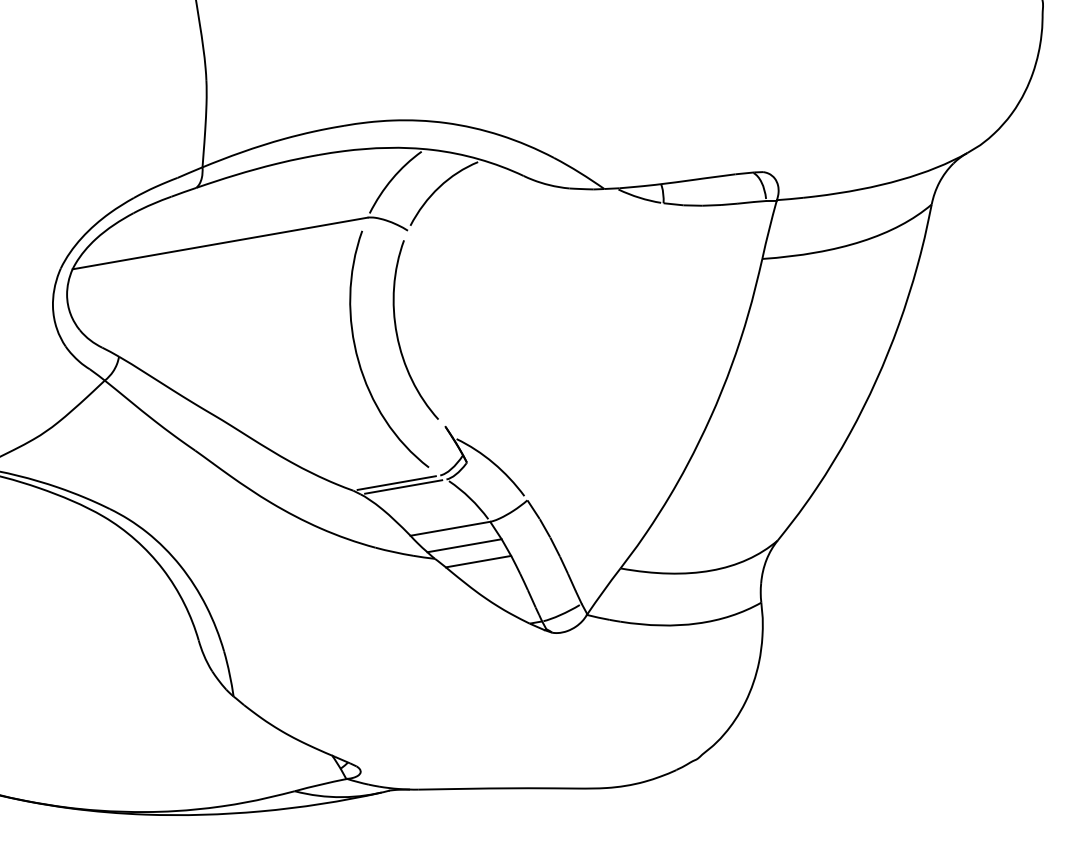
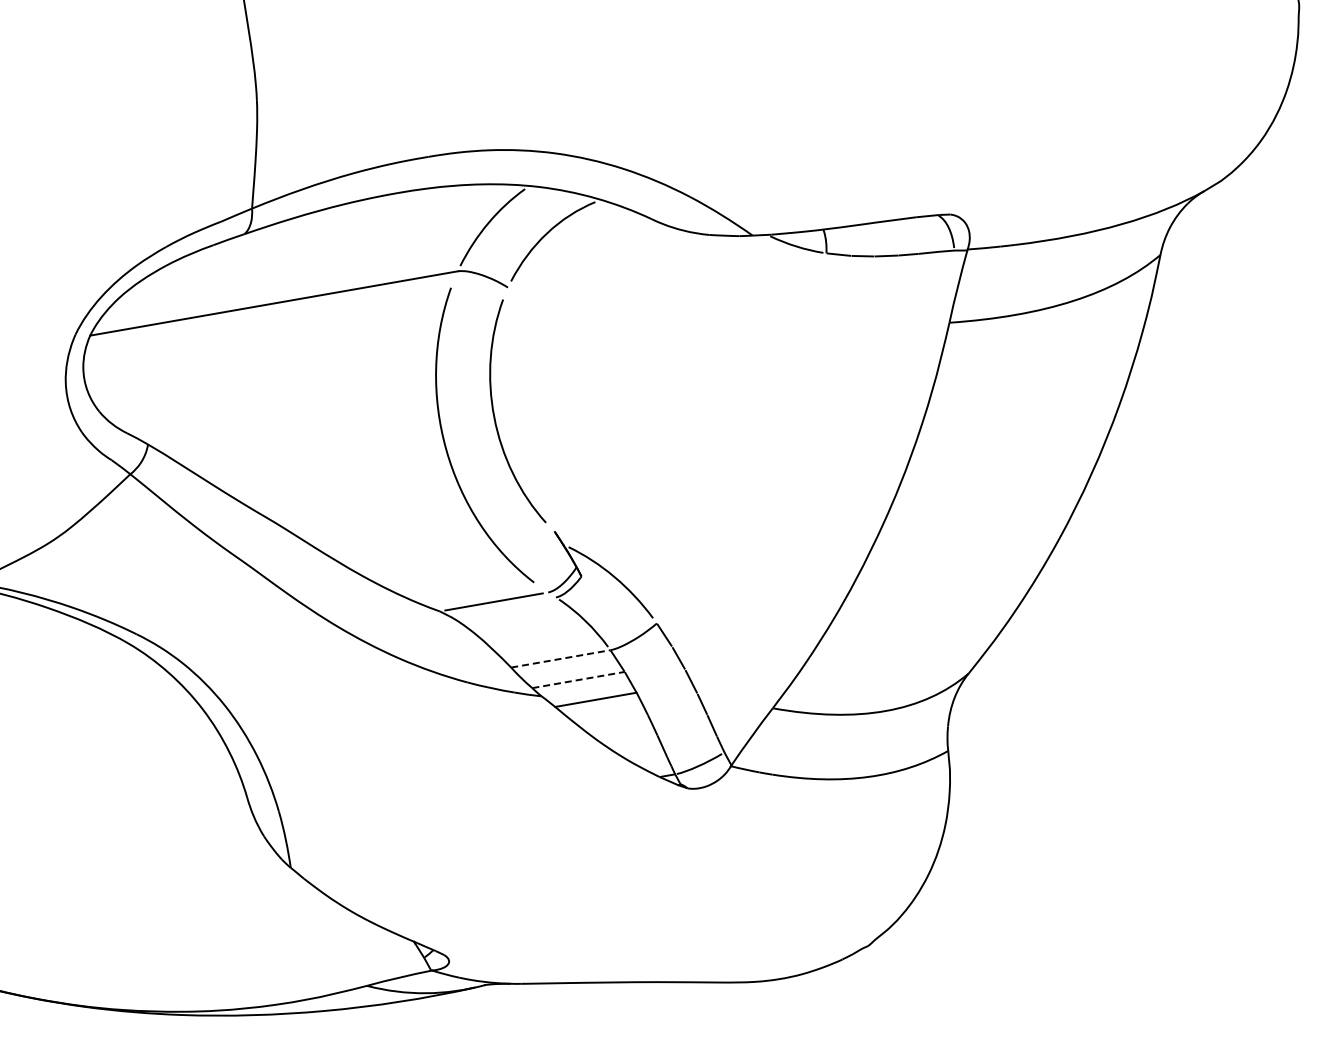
line: (403, 486) -> (502, 606), removed
line: (450, 528) -> (561, 658), solid -> dashed
line: (464, 546) -> (578, 680), solid -> dashed

